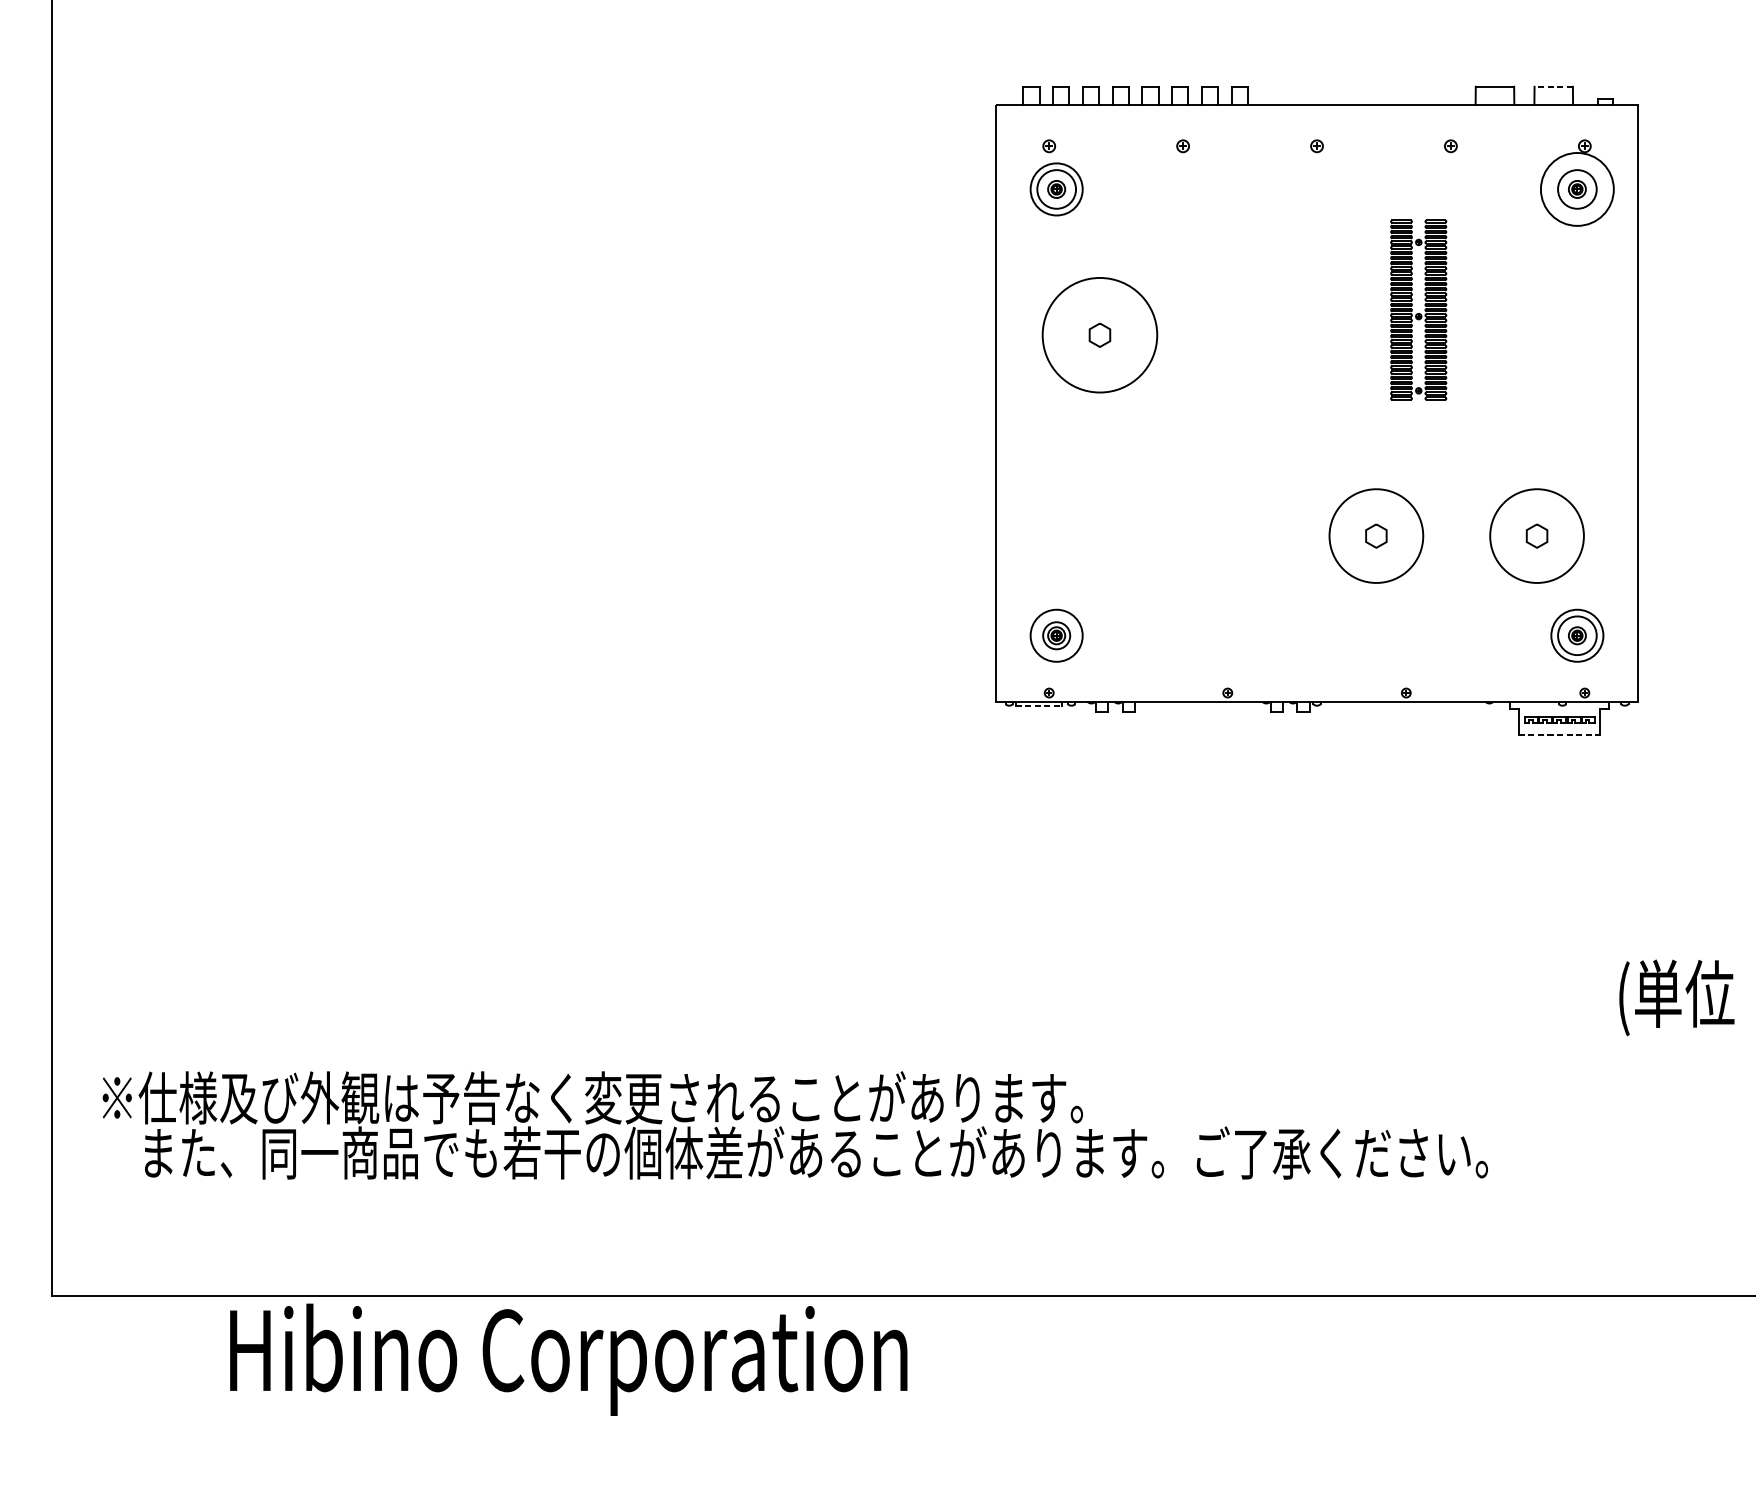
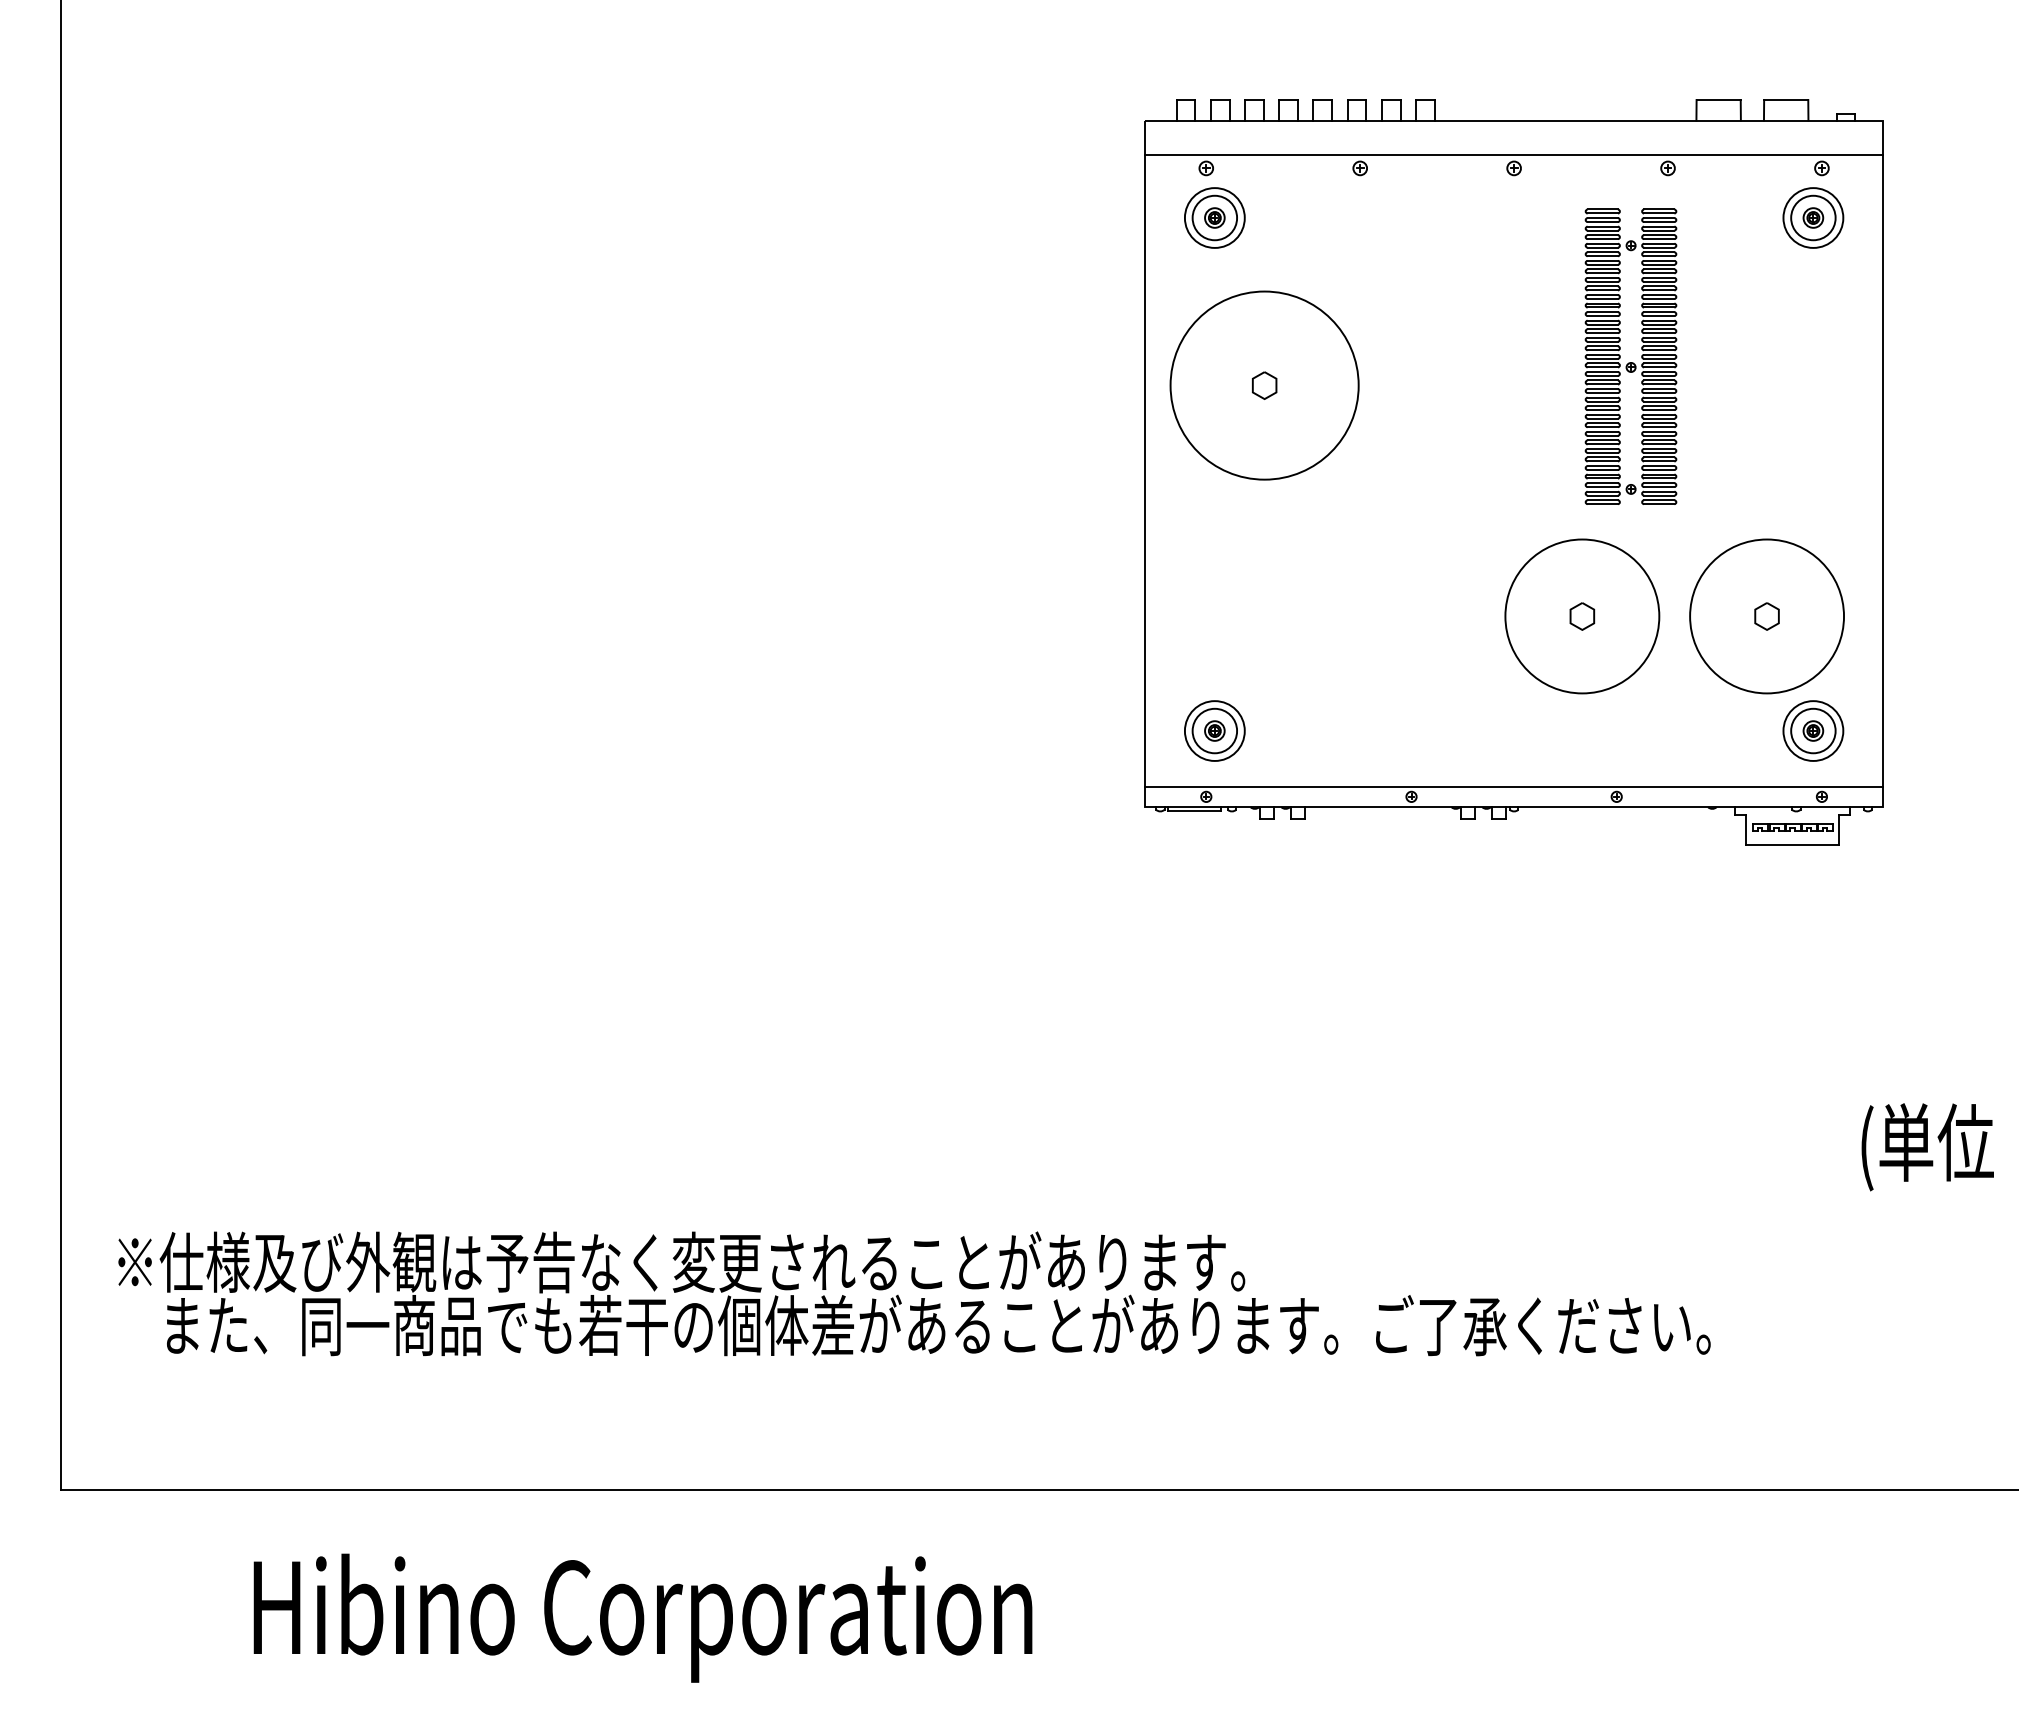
line: (1553, 87) -> (1785, 100), dashed -> solid
line: (1316, 134) -> (1513, 154), added
circle: (1577, 188) -> (1813, 217), size x0.71
part: (1418, 309) -> (1630, 356), size x1.43
circle: (1099, 335) -> (1264, 385), size x1.43
circle: (1376, 536) -> (1582, 616), size x1.43
circle: (1537, 536) -> (1767, 616), size x1.43
circle: (1056, 635) -> (1214, 730), size x1.43
line: (1316, 684) -> (1513, 786), added
line: (1038, 705) -> (1194, 811), dashed -> solid
line: (1559, 734) -> (1792, 844), dashed -> solid
text: (568, 1359) -> (642, 1617), moved

